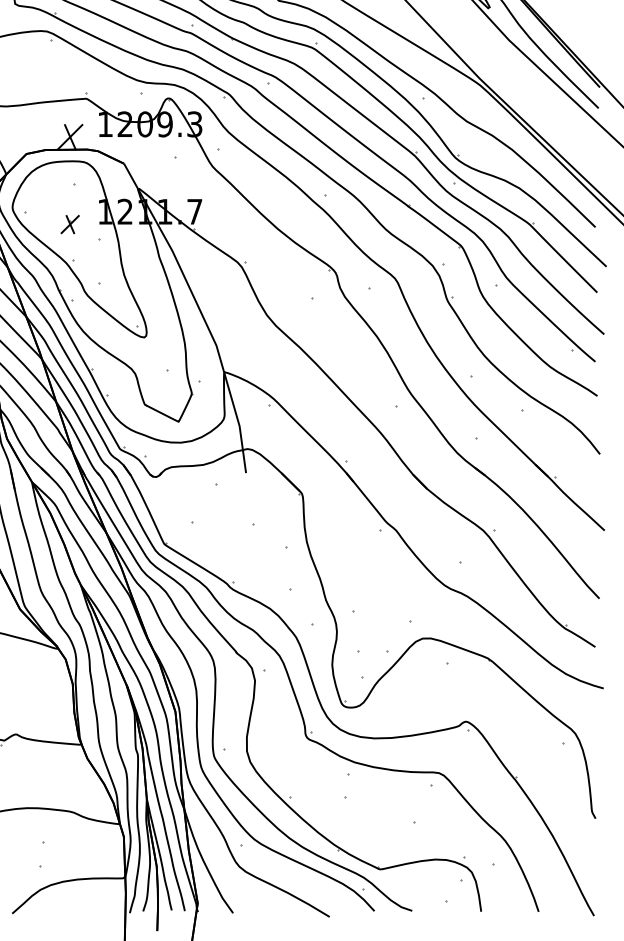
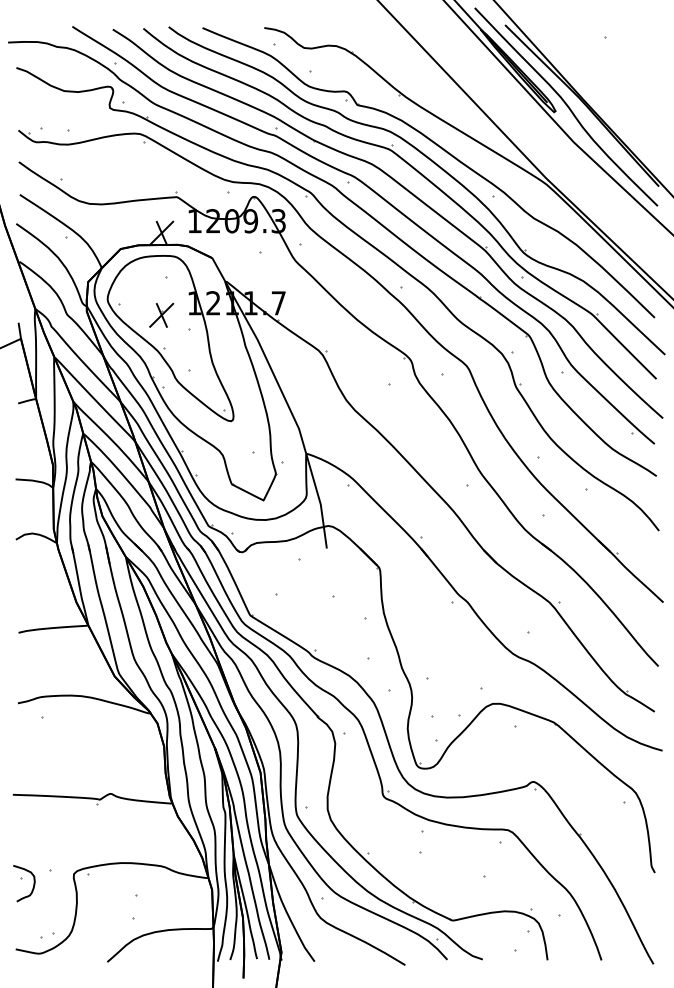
part: (69, 223) -> (161, 314), size x1.43

